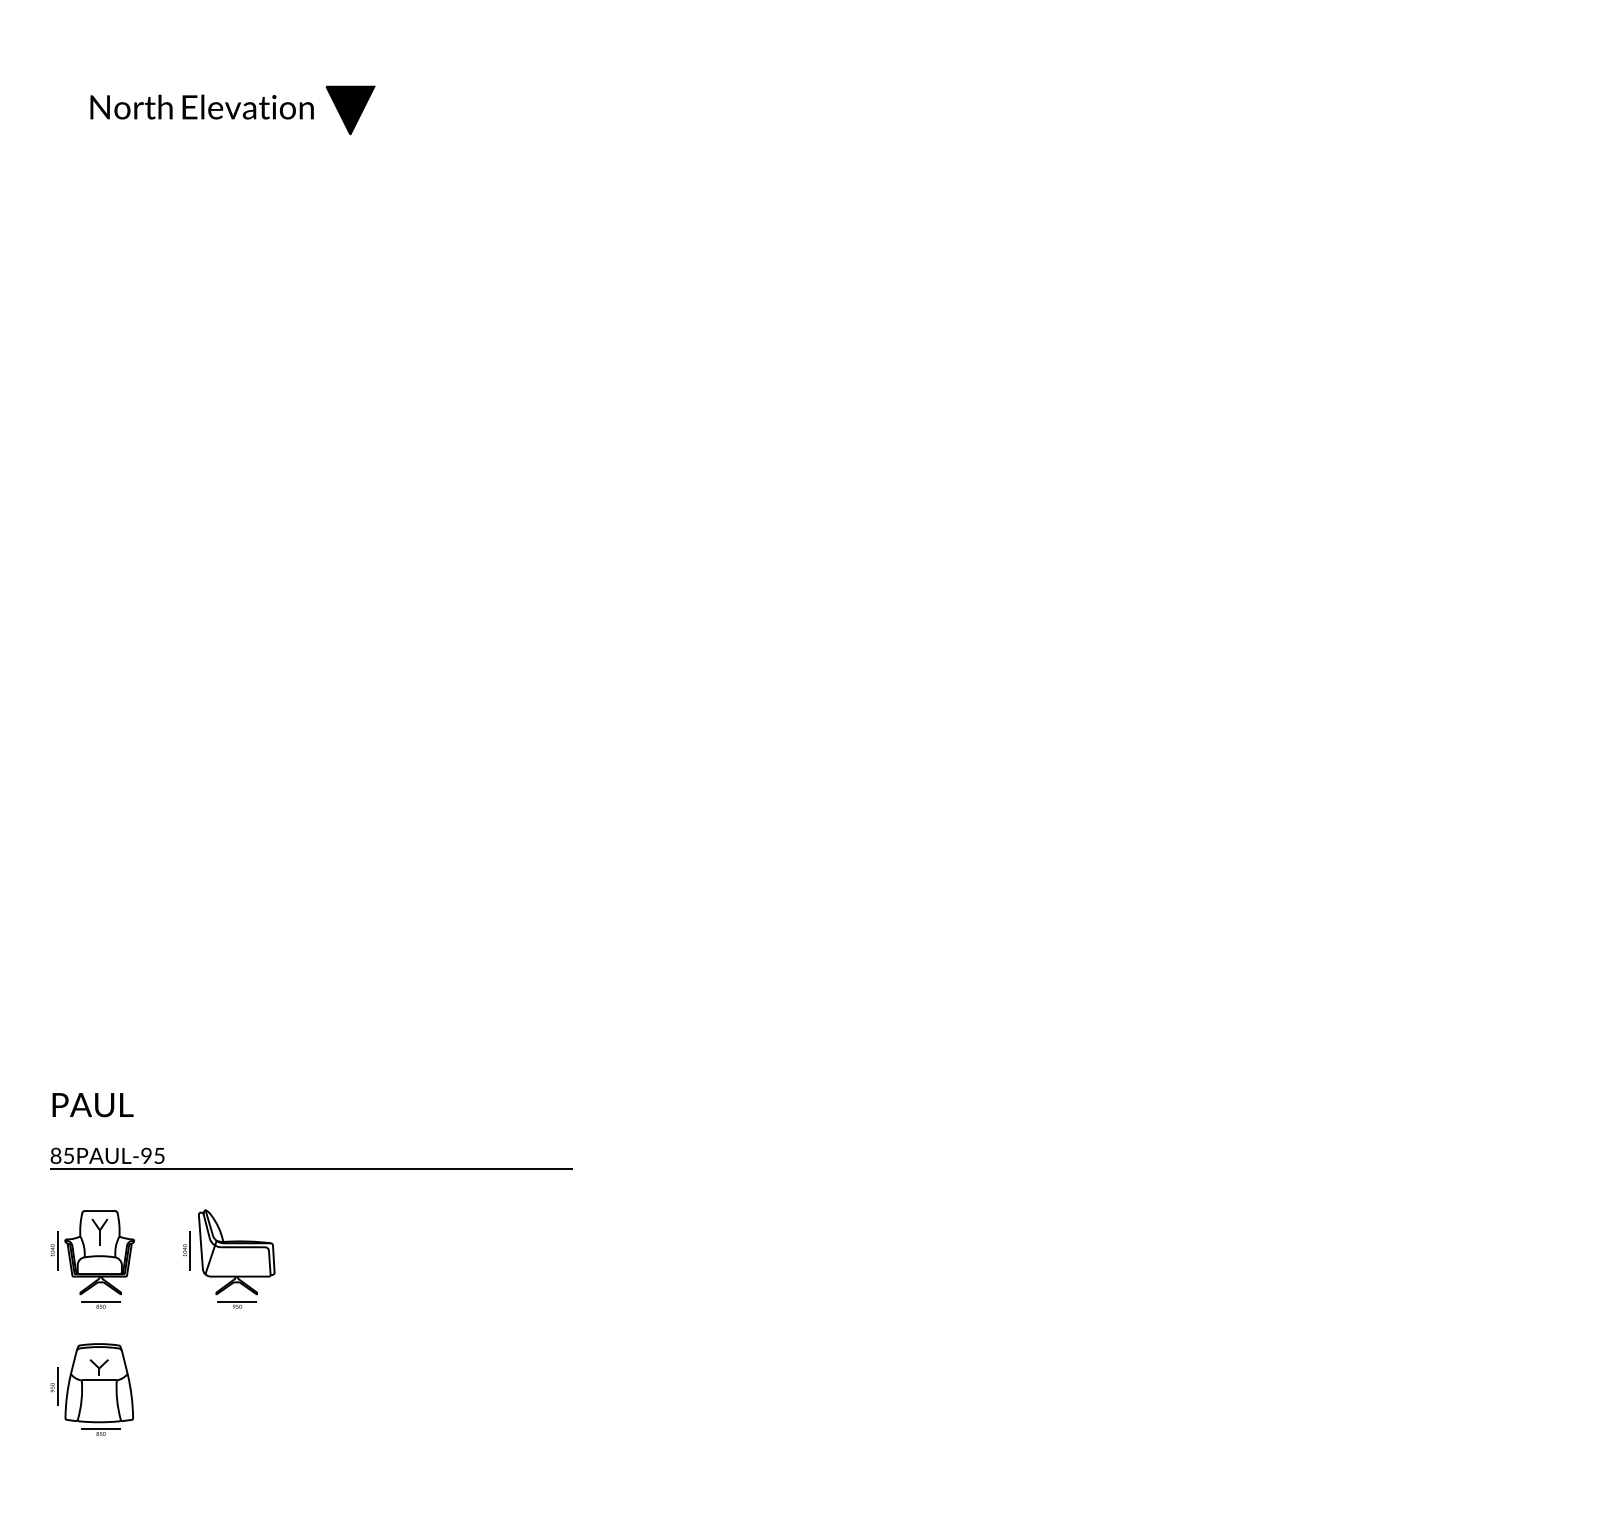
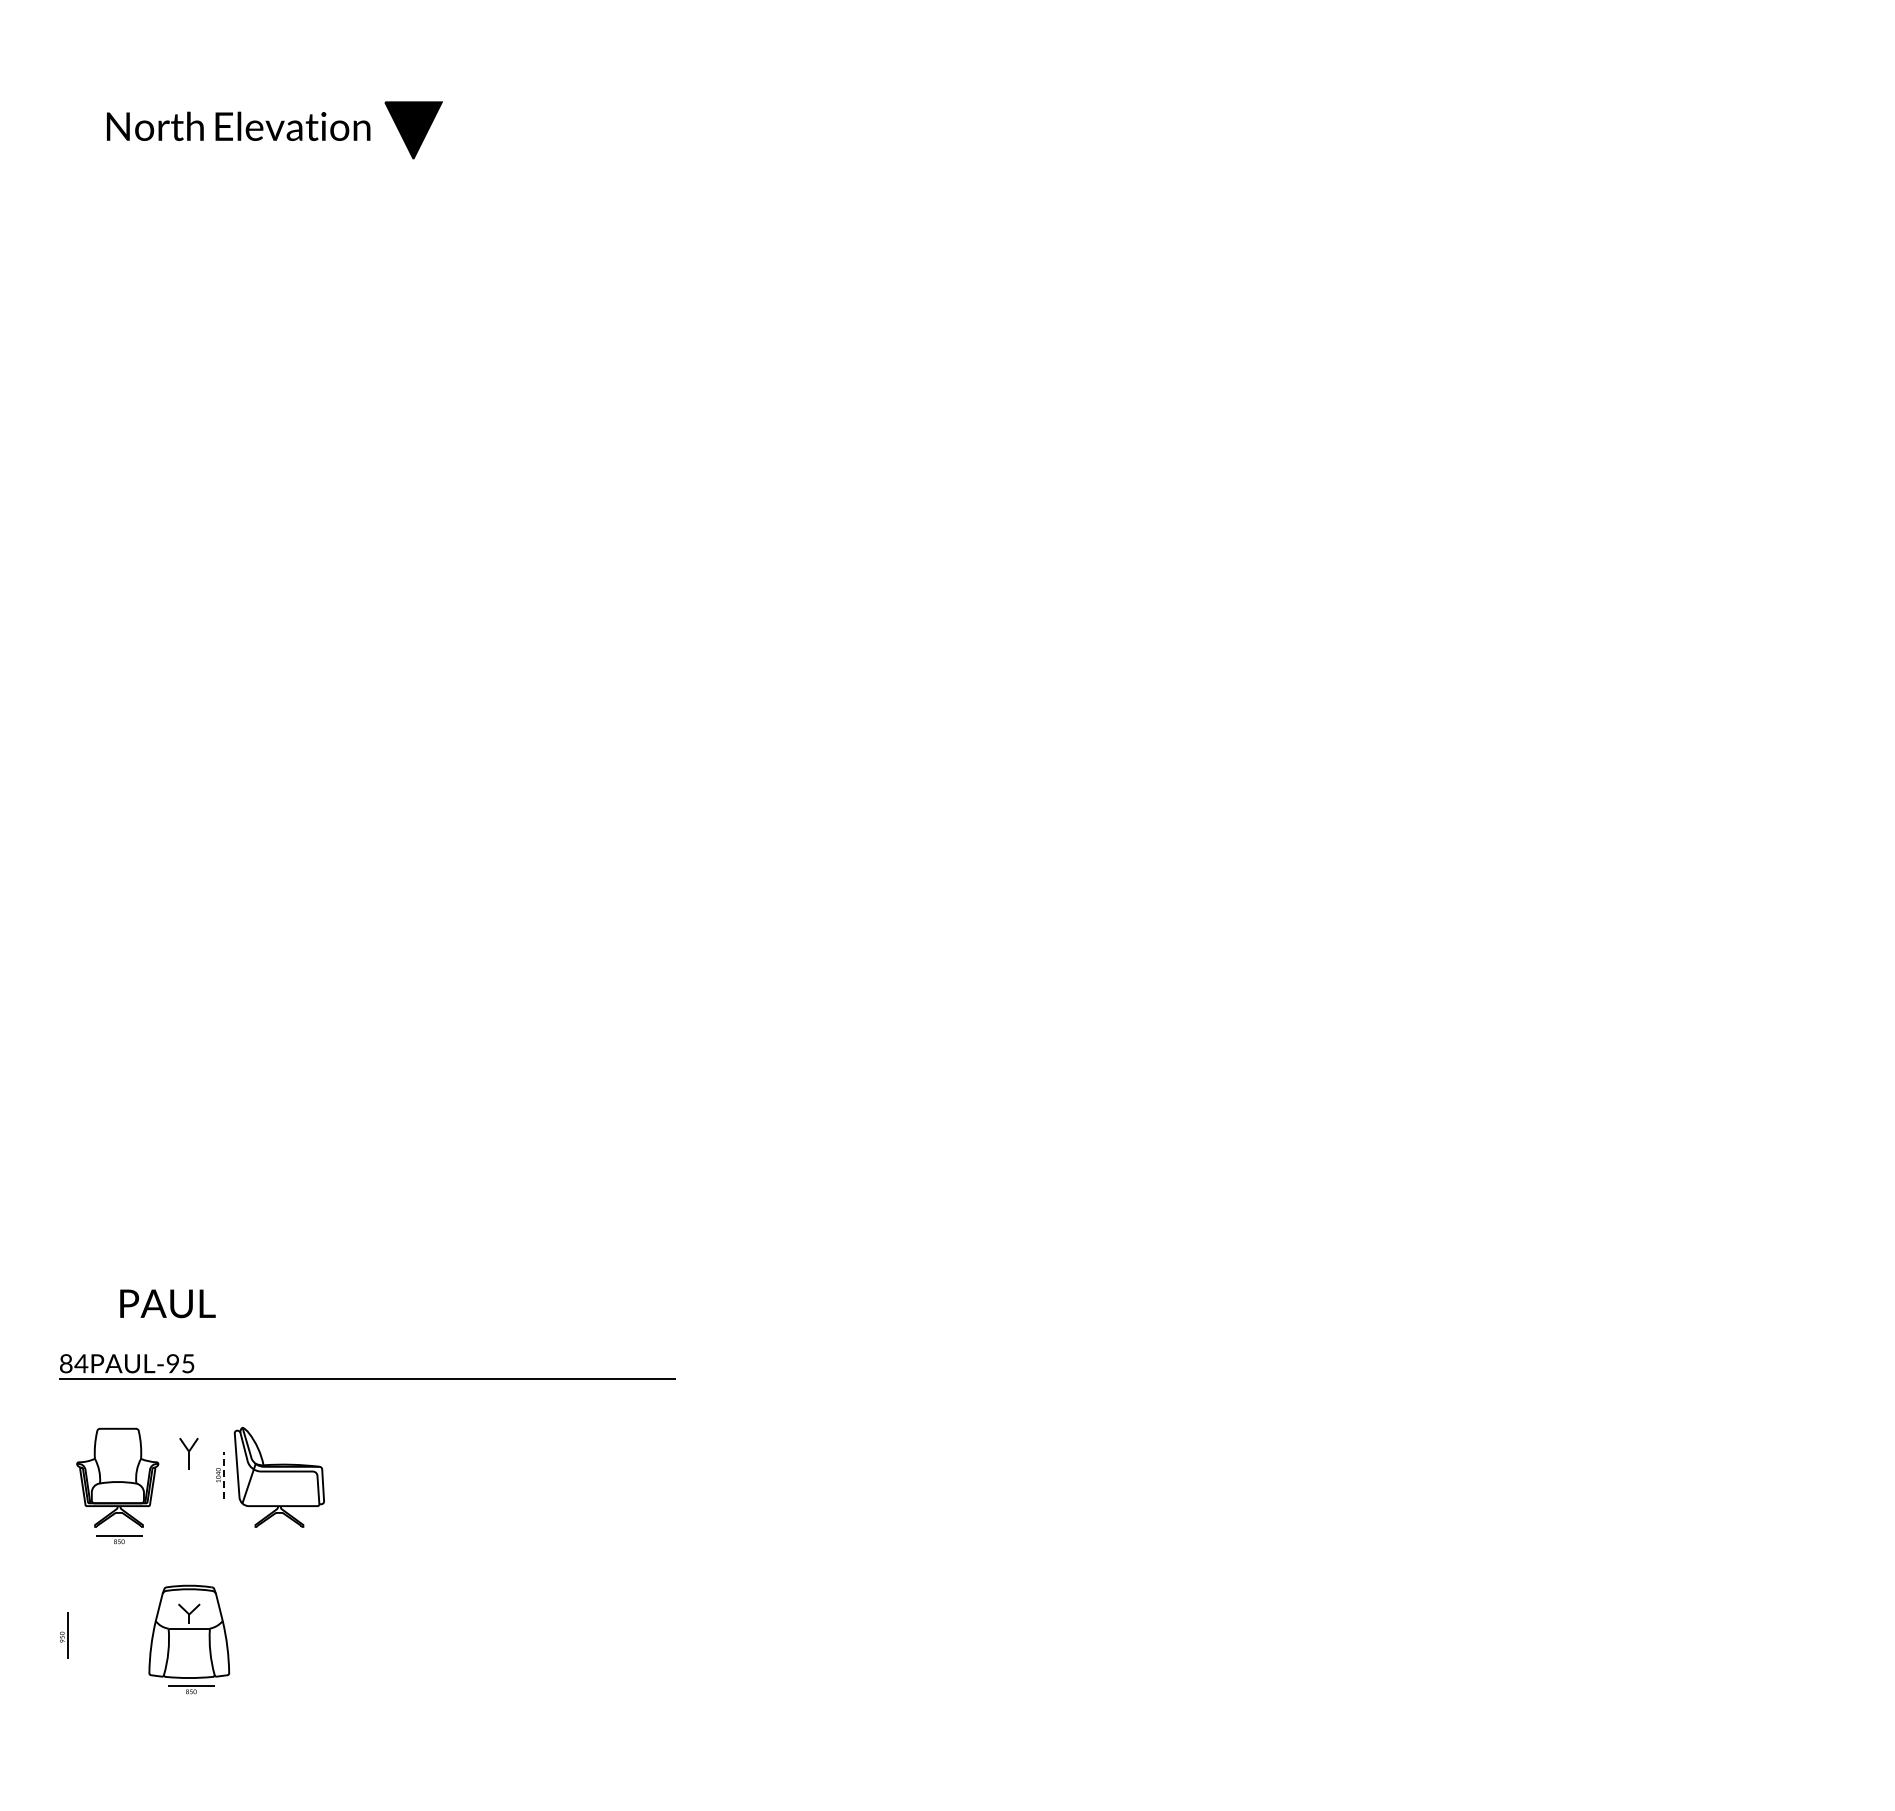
text: (92, 1104) -> (167, 1303), moved
text: (68, 1155) -> (81, 1363), 85PAUL-95 -> 84PAUL-95
part: (99, 1231) -> (188, 1453), moved
part: (54, 1250) -> (64, 1475), removed
line: (190, 1250) -> (224, 1475), solid -> dashed
part: (236, 1304) -> (279, 1539), removed
part: (99, 1389) -> (189, 1639), moved

